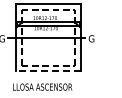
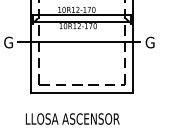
line: (47, 70) -> (80, 92), dashed -> solid

